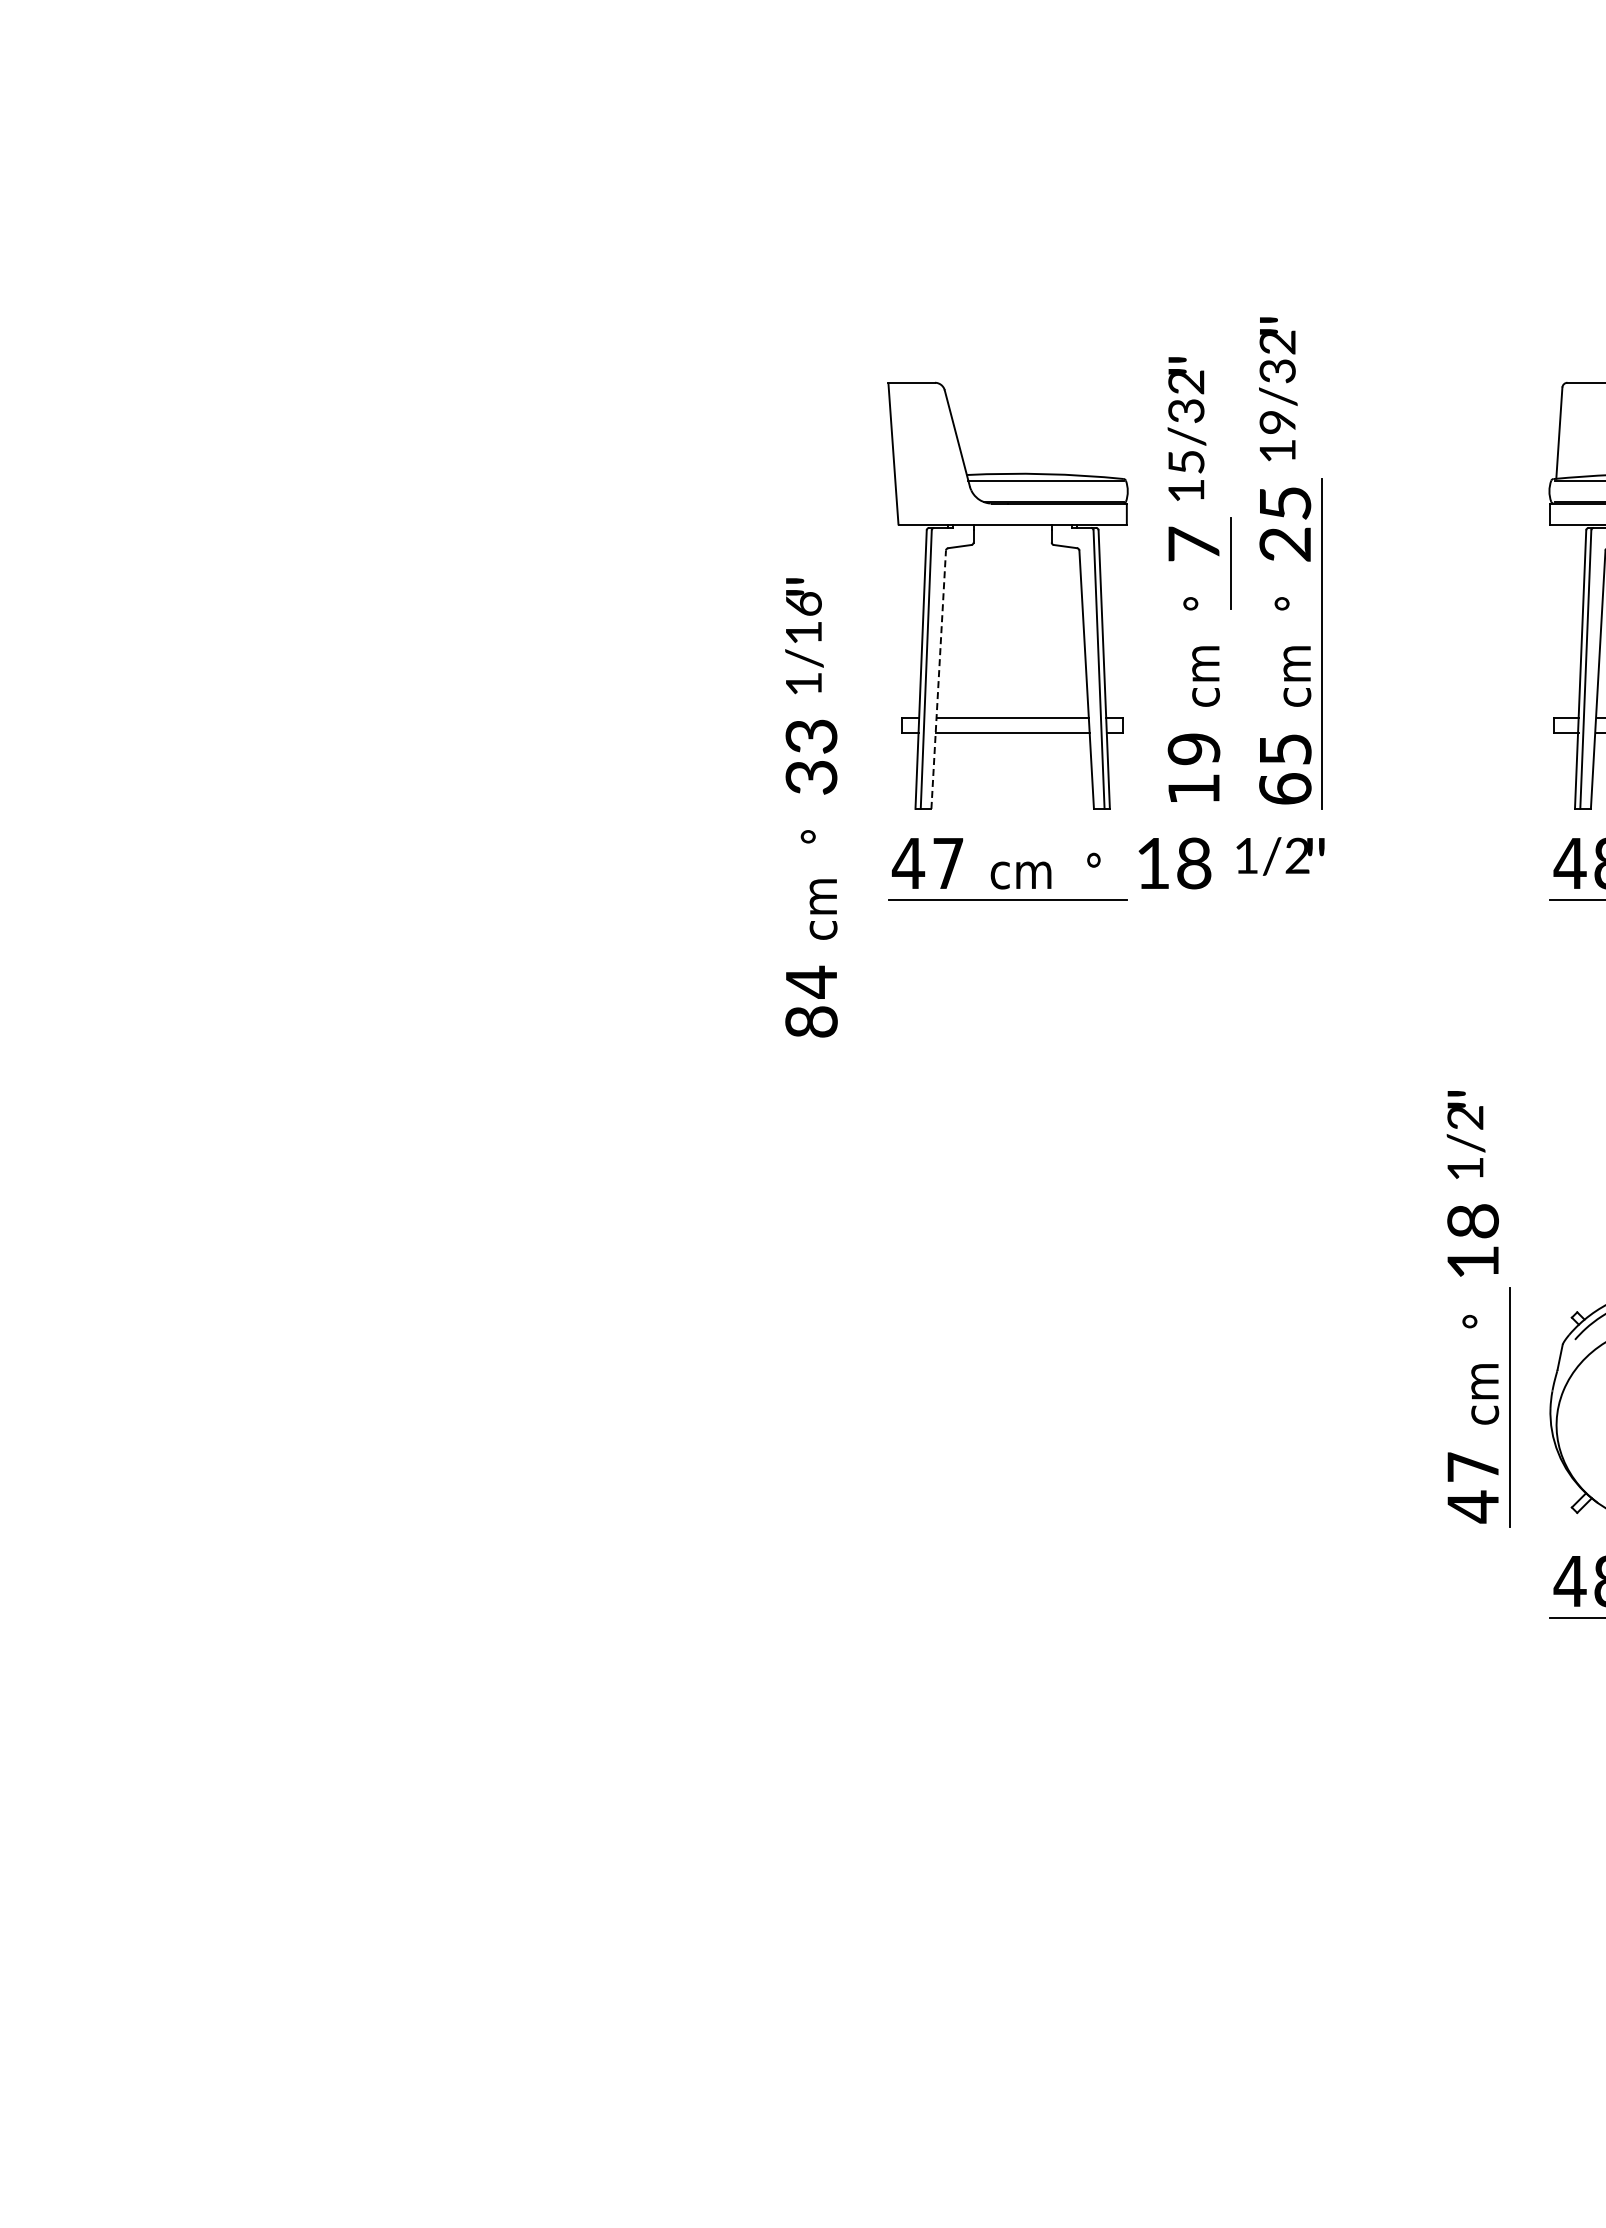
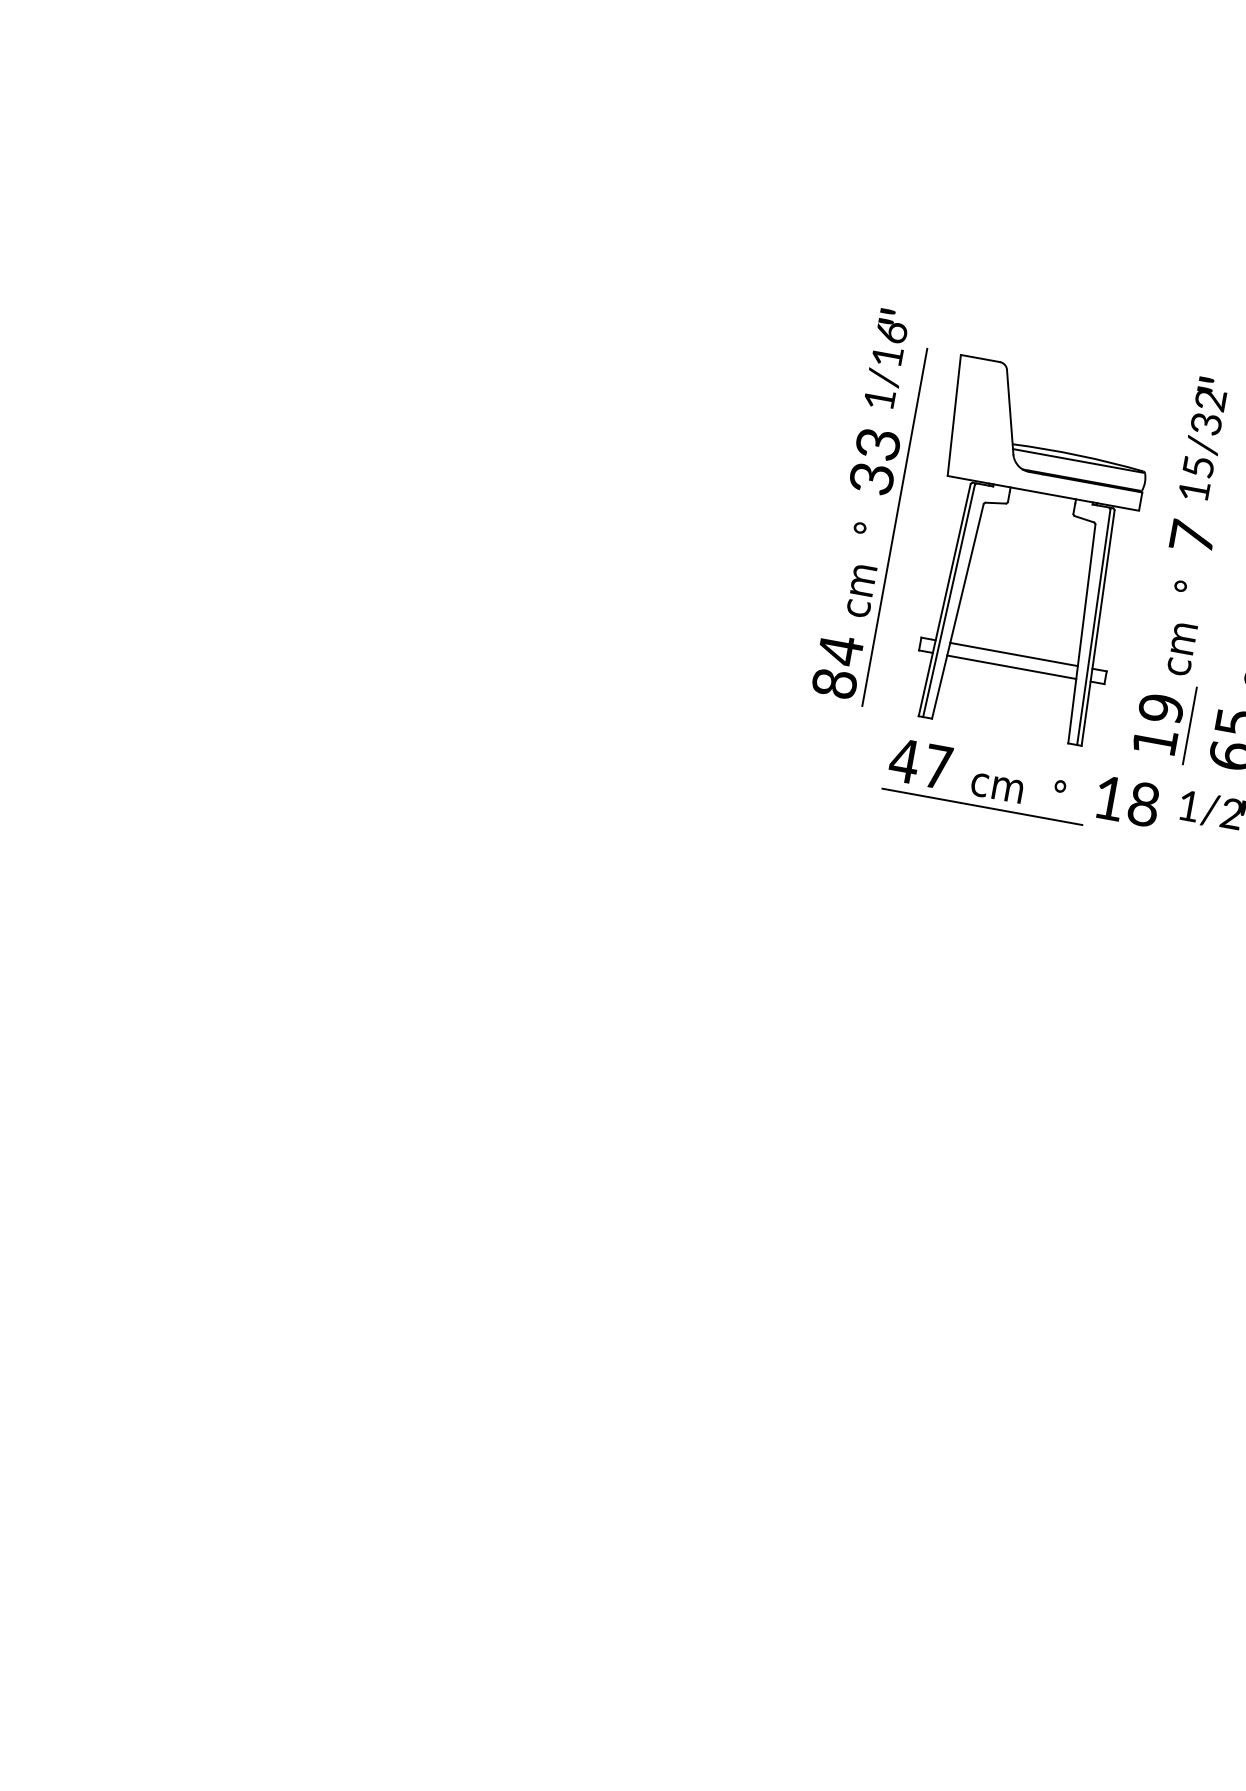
line: (1230, 563) -> (1189, 726), moved
line: (848, 595) -> (895, 527), added
line: (938, 679) -> (957, 611), dashed -> solid
text: (811, 807) -> (867, 503), moved

